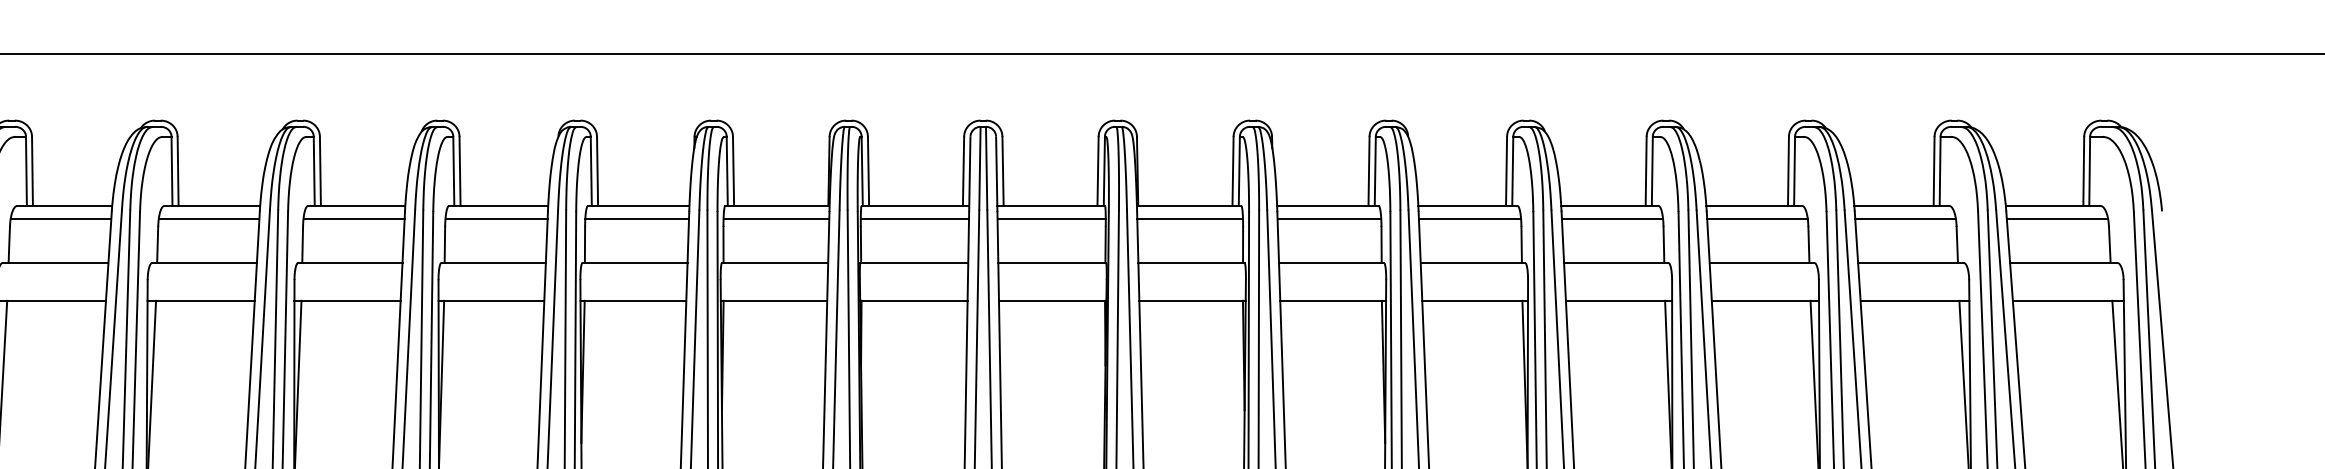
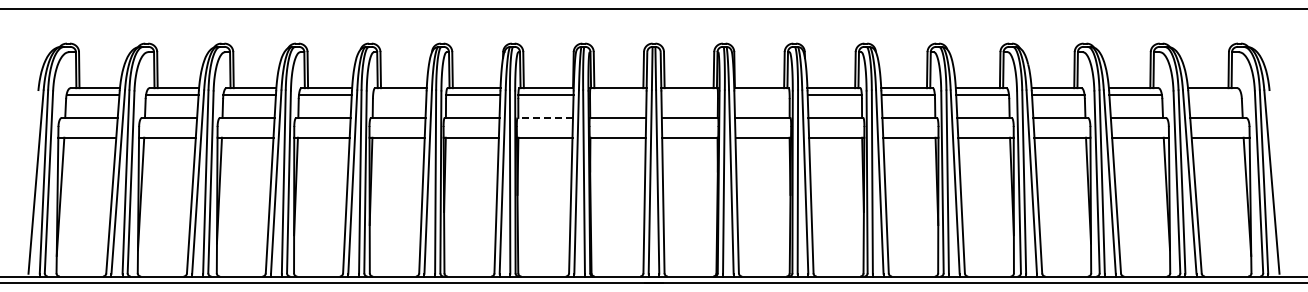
line: (495, 218) -> (399, 94), removed
line: (915, 218) -> (618, 94), removed
line: (1051, 218) -> (689, 94), removed
line: (1189, 218) -> (761, 94), removed
line: (2056, 218) -> (1214, 94), removed
line: (775, 262) -> (545, 117), solid -> dashed

